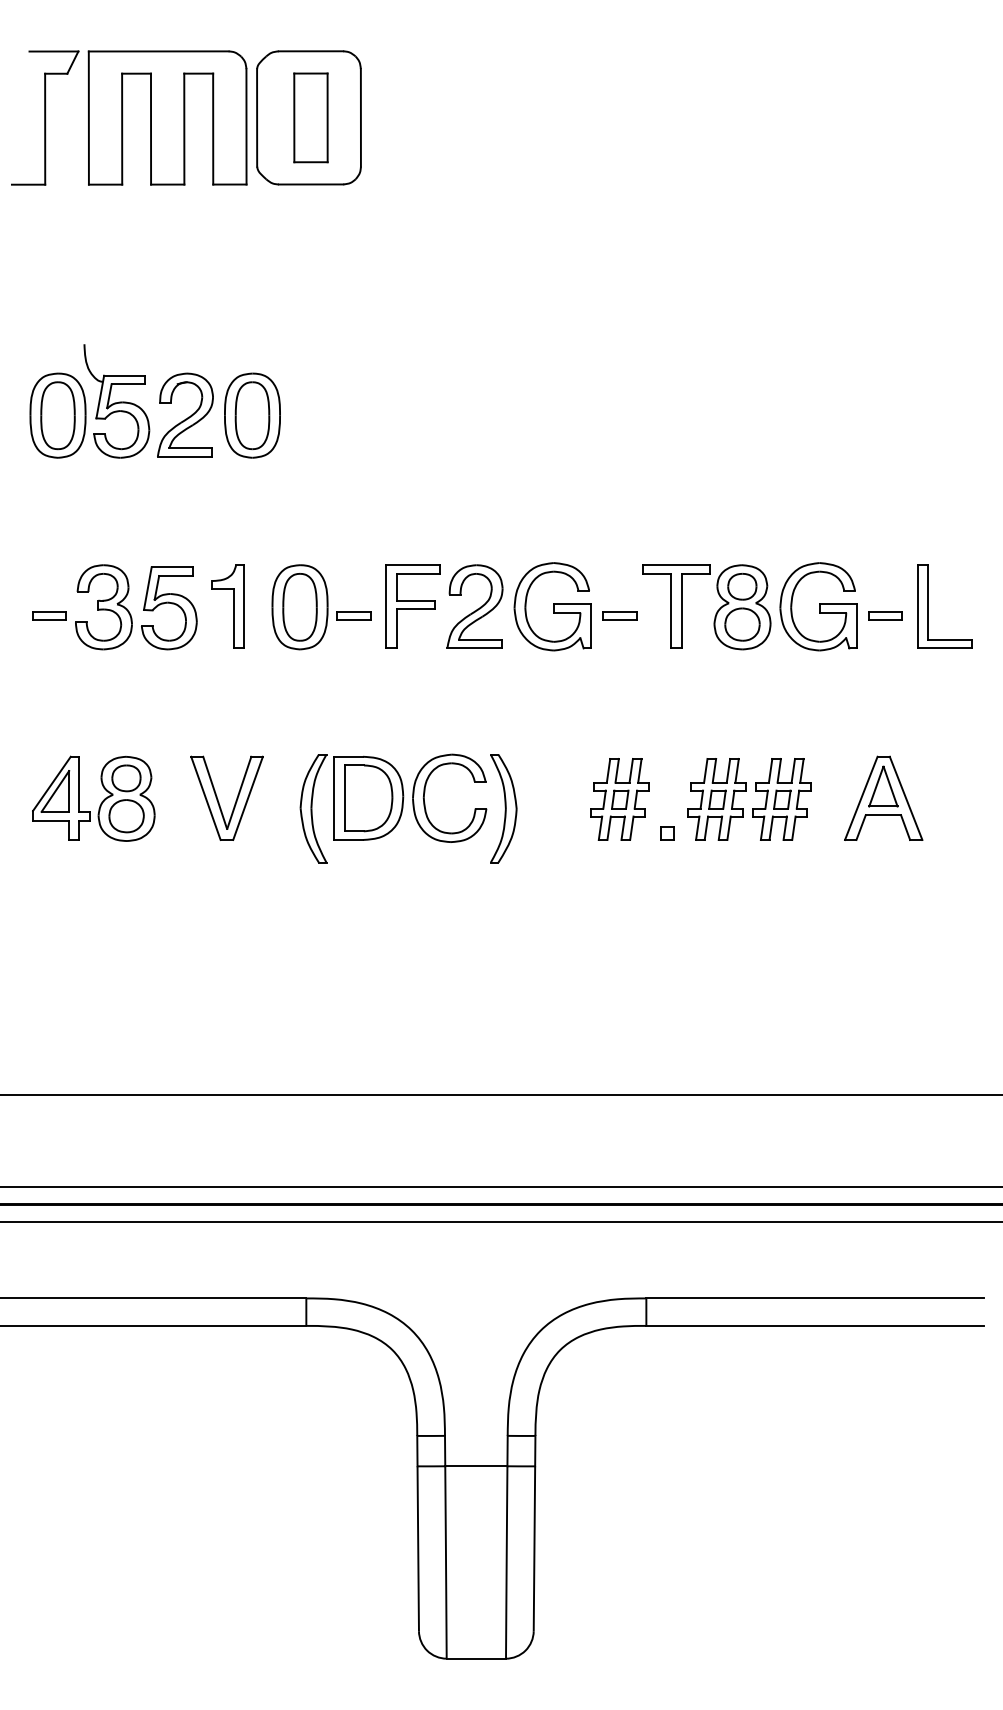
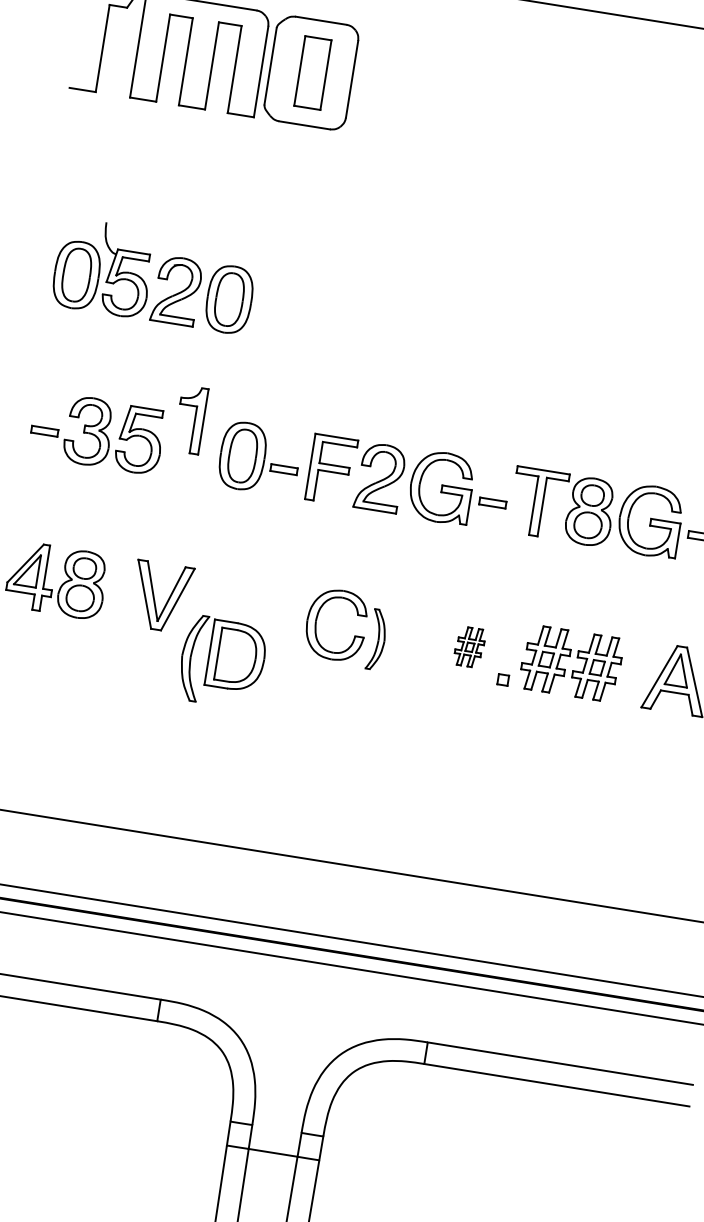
part: (227, 606) -> (190, 419), moved
part: (619, 799) -> (469, 647), size x0.6
part: (351, 808) -> (222, 662), moved
part: (503, 808) -> (377, 639), size x0.7

